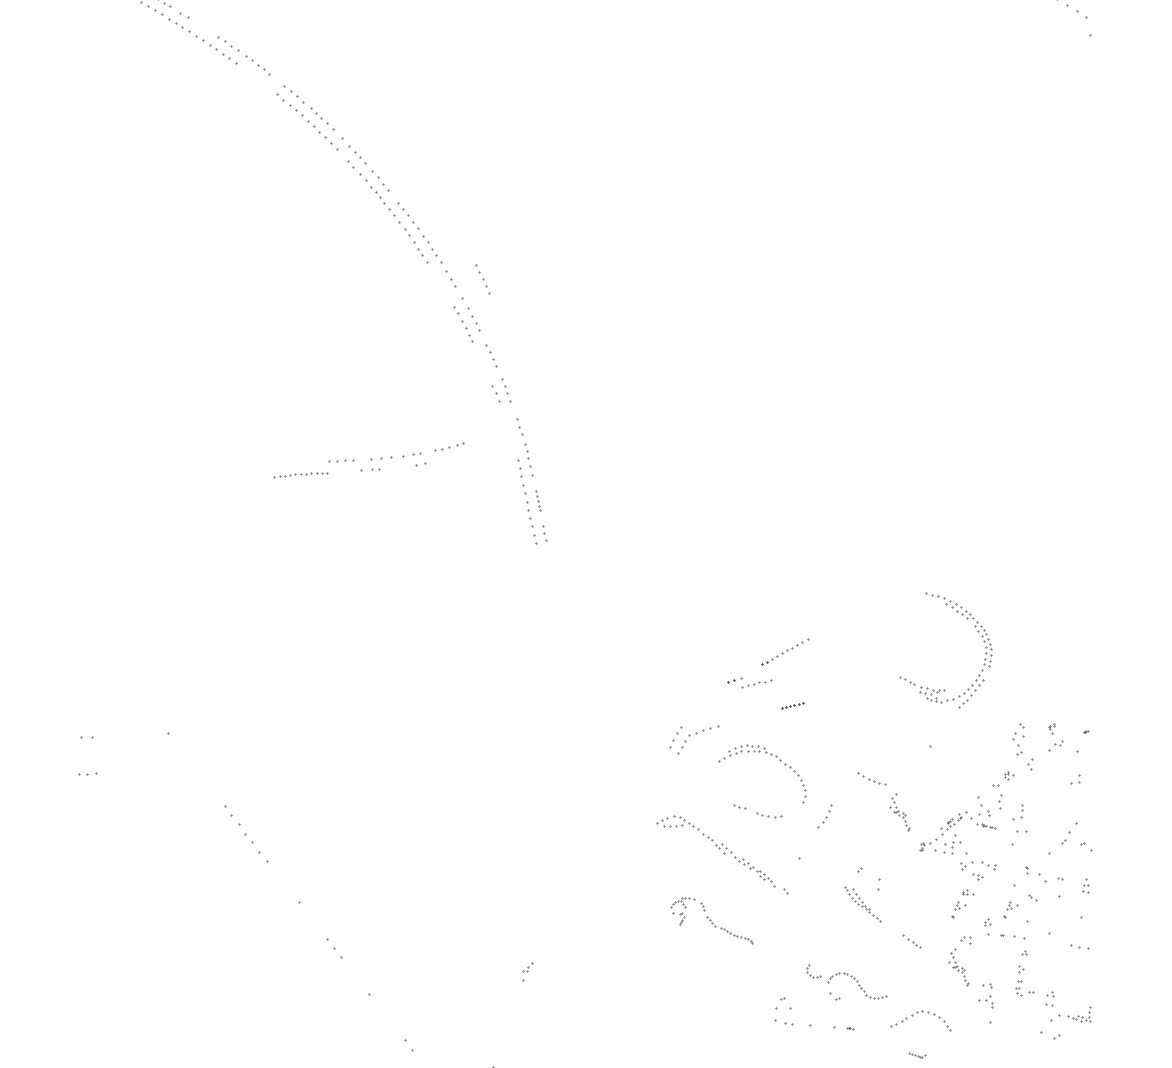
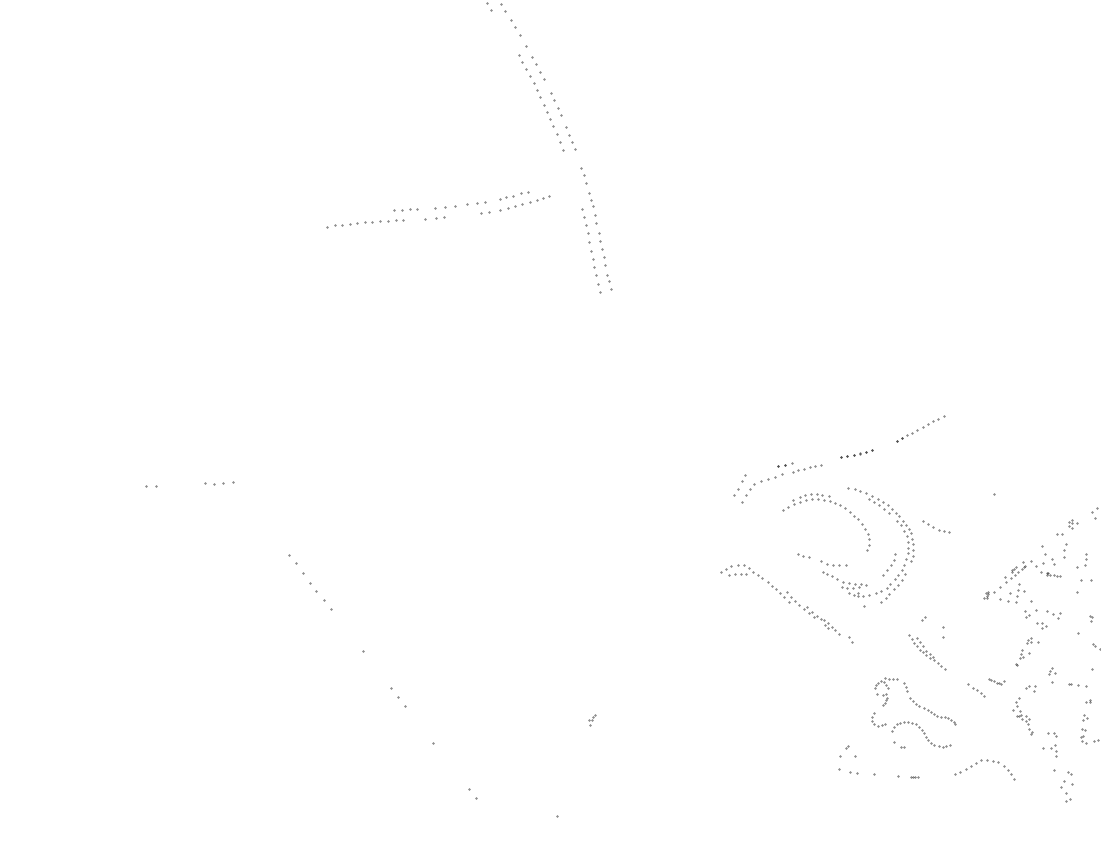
part: (482, 279) -> (546, 112), moved
part: (460, 454) -> (524, 203), added
part: (301, 474) -> (365, 223), size x1.43
part: (537, 500) -> (601, 249), size x1.67
part: (977, 631) -> (899, 526), moved
part: (785, 651) -> (920, 428), moved
part: (749, 682) -> (799, 467), moved
part: (792, 705) -> (856, 454), size x1.43
part: (1018, 739) -> (1066, 787), moved
part: (87, 773) -> (213, 483), moved
part: (899, 812) -> (963, 561), removed
part: (1010, 909) -> (1074, 658), removed
part: (711, 920) -> (914, 701), moved
part: (1013, 936) -> (1077, 685), size x0.71
part: (528, 971) -> (592, 720), size x0.62
part: (917, 1055) -> (996, 682), moved

